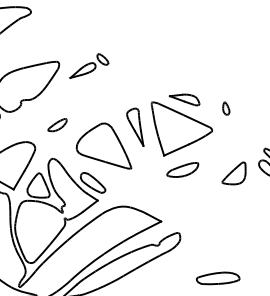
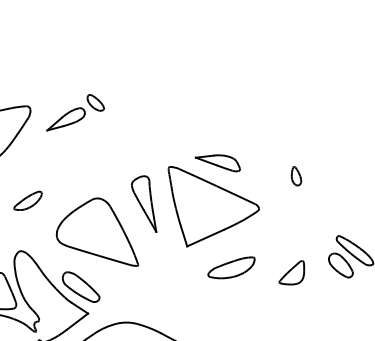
part: (226, 108) -> (296, 176), moved
part: (182, 169) -> (231, 267), moved
part: (234, 172) -> (292, 271), size x0.71

